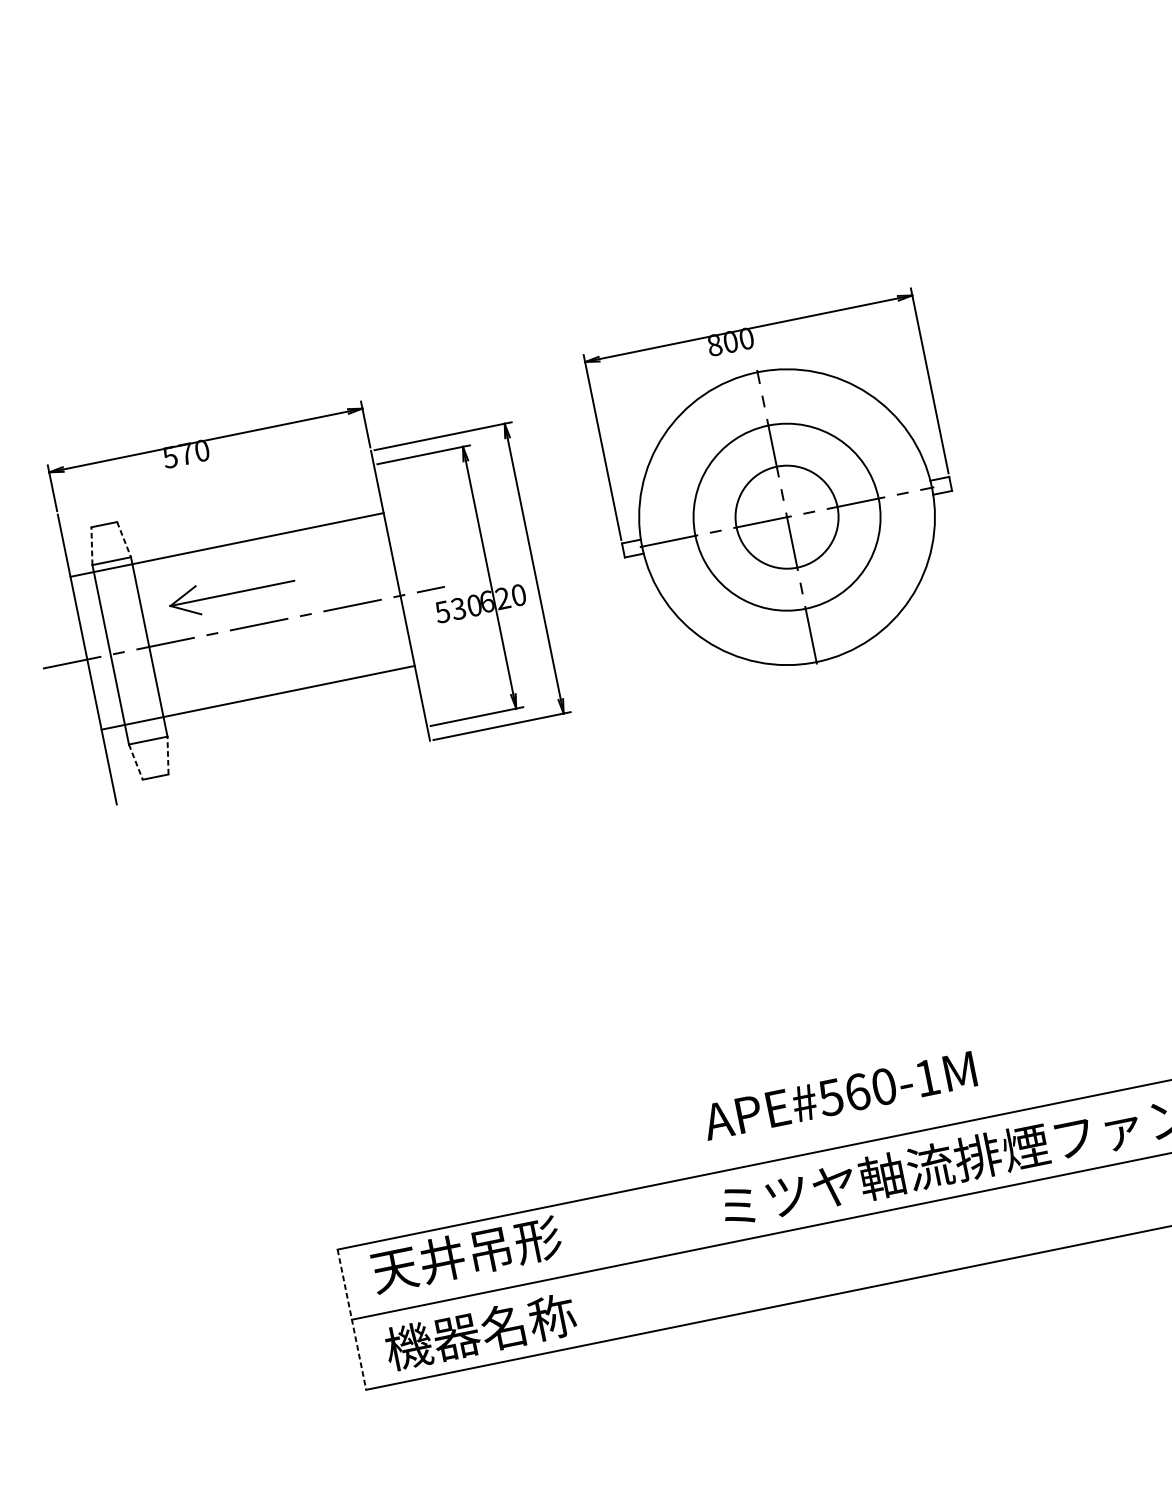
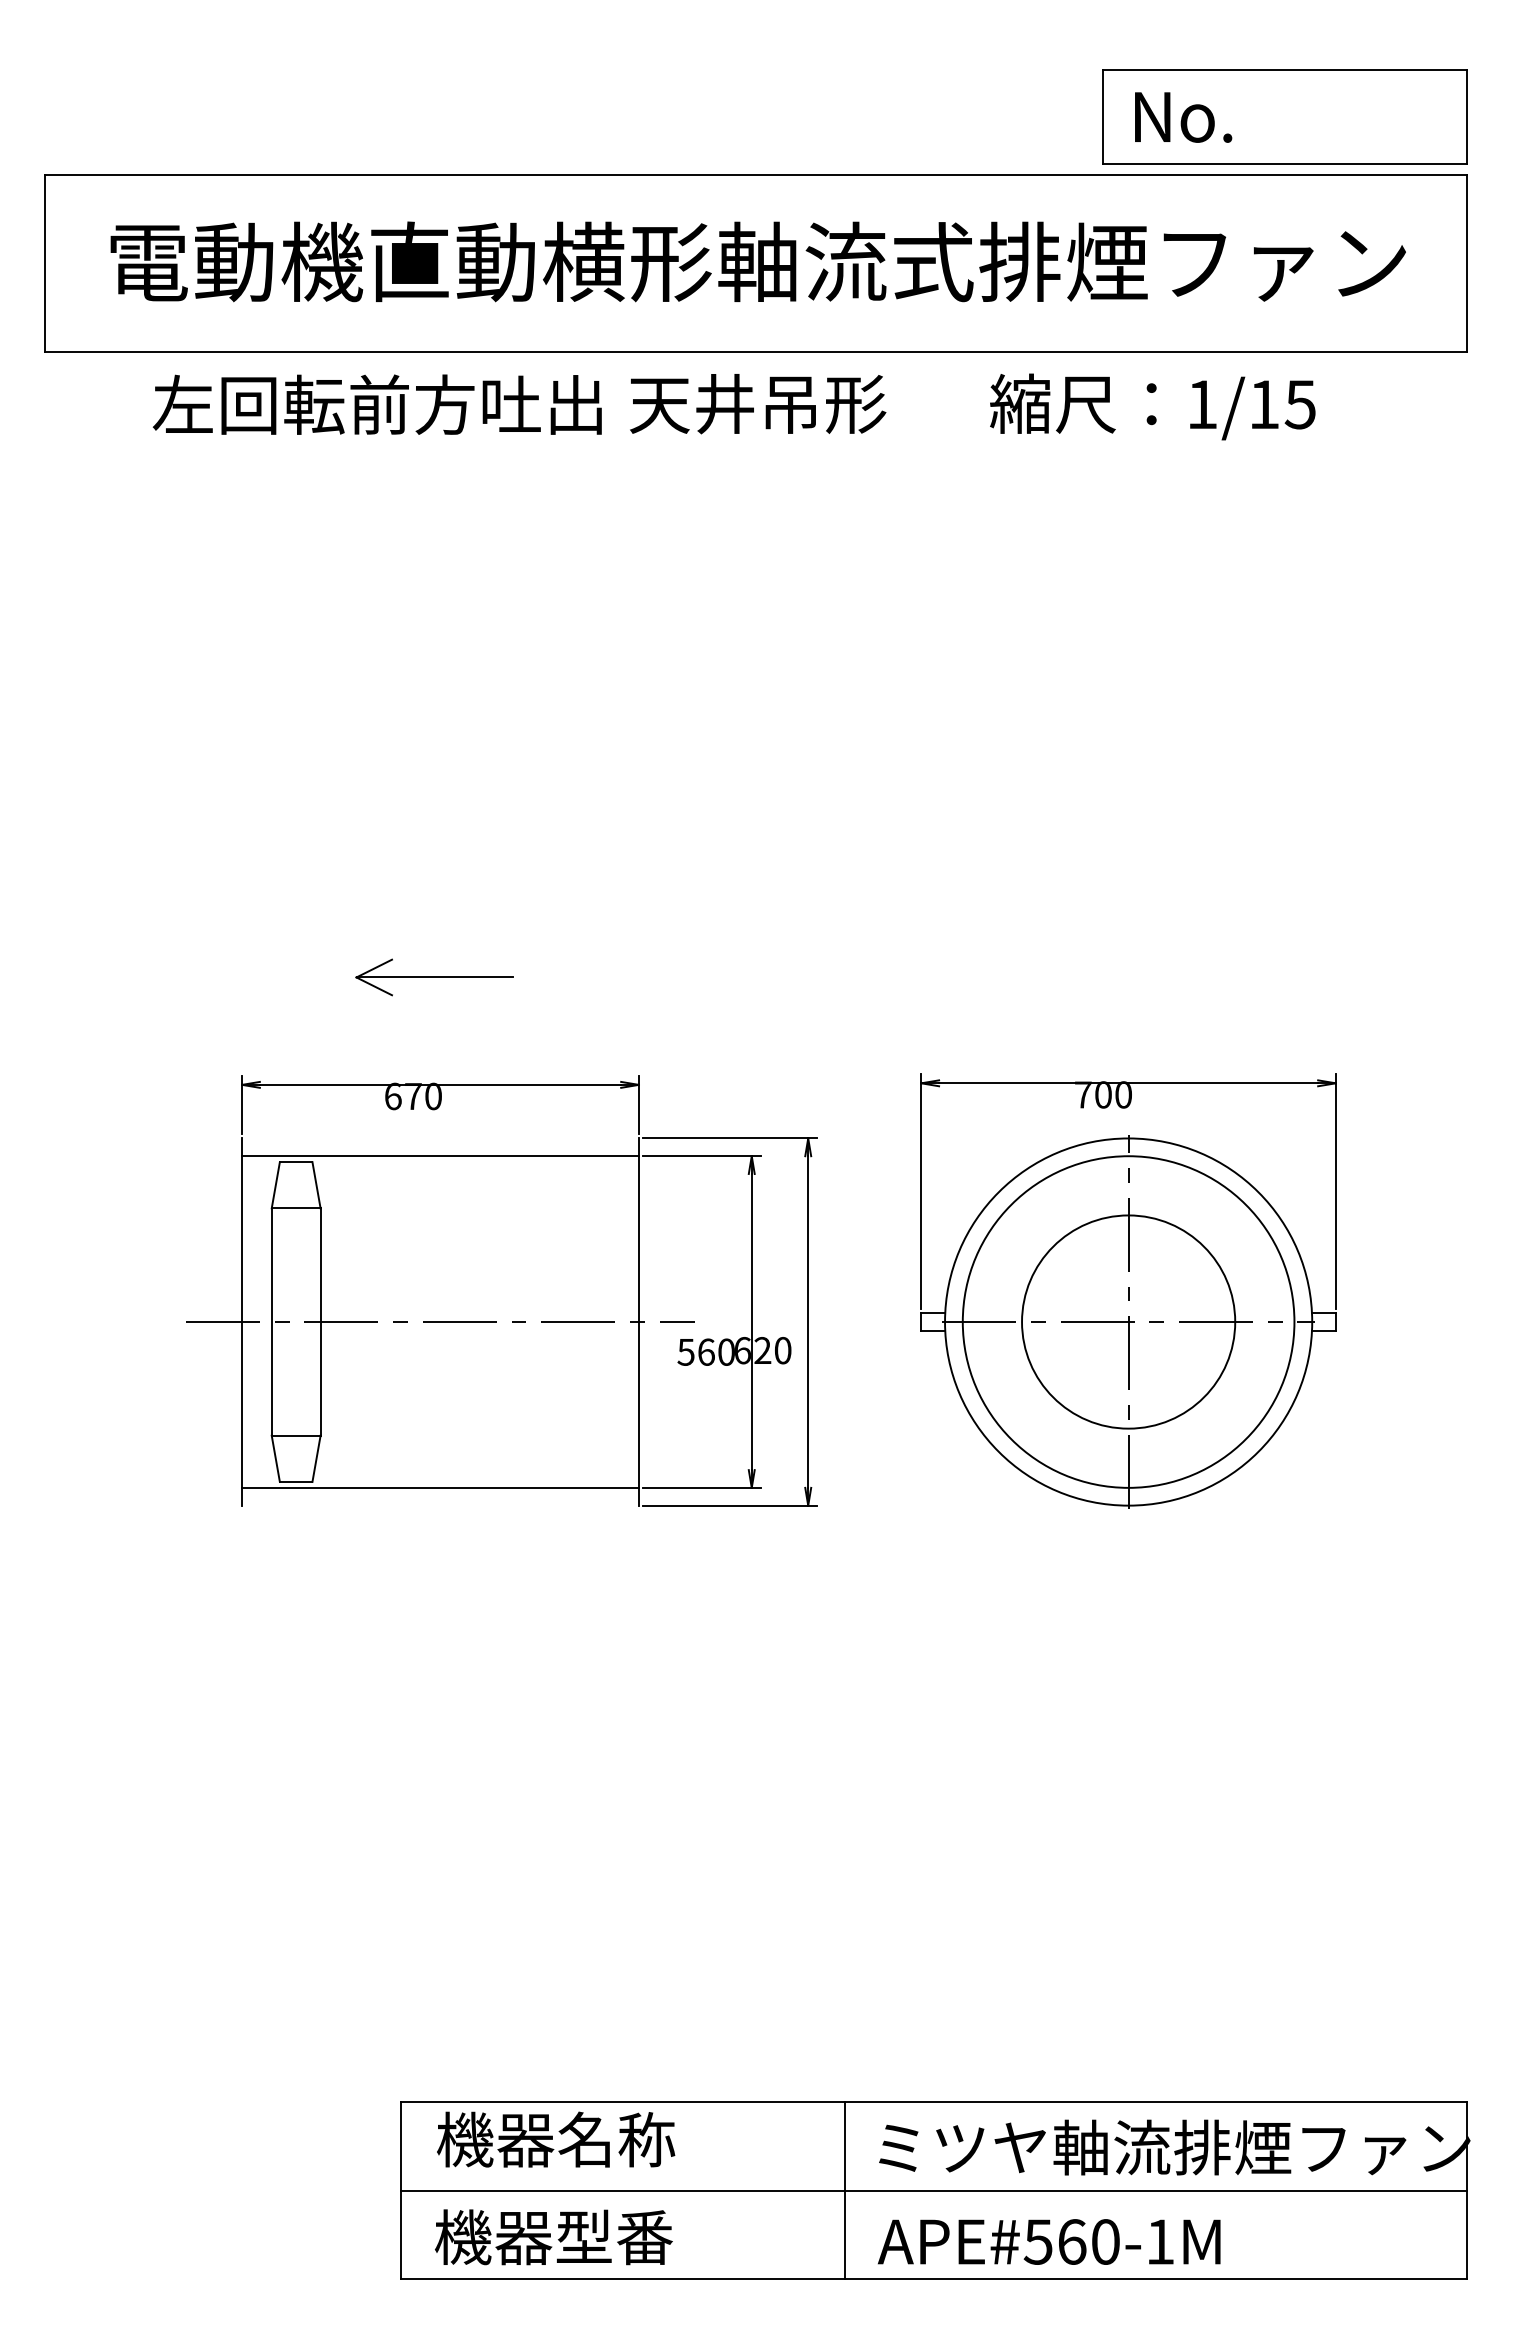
text: (714, 344) -> (1083, 1094), 800 -> 700
text: (169, 457) -> (392, 1096), 570 -> 670
circle: (786, 516) -> (1128, 1321), size x1.43
circle: (786, 516) -> (1128, 1321), size x1.67
line: (124, 539) -> (316, 1185), dashed -> solid
line: (91, 545) -> (275, 1184), dashed -> solid
line: (227, 545) -> (440, 1156), moved
part: (232, 593) -> (434, 977), moved
text: (457, 608) -> (705, 1351), 530 -> 560
line: (258, 697) -> (440, 1487), moved
line: (167, 755) -> (316, 1458), dashed -> solid
line: (135, 762) -> (275, 1459), dashed -> solid
text: (838, 1095) -> (1048, 2241), moved
line: (702, 1248) -> (844, 2190), added
text: (466, 1254) -> (556, 2139), 天井吊形 -> 機器名称
line: (351, 1319) -> (400, 2190), dashed -> solid
text: (528, 1322) -> (614, 2237), 機器名称 -> 機器型番

